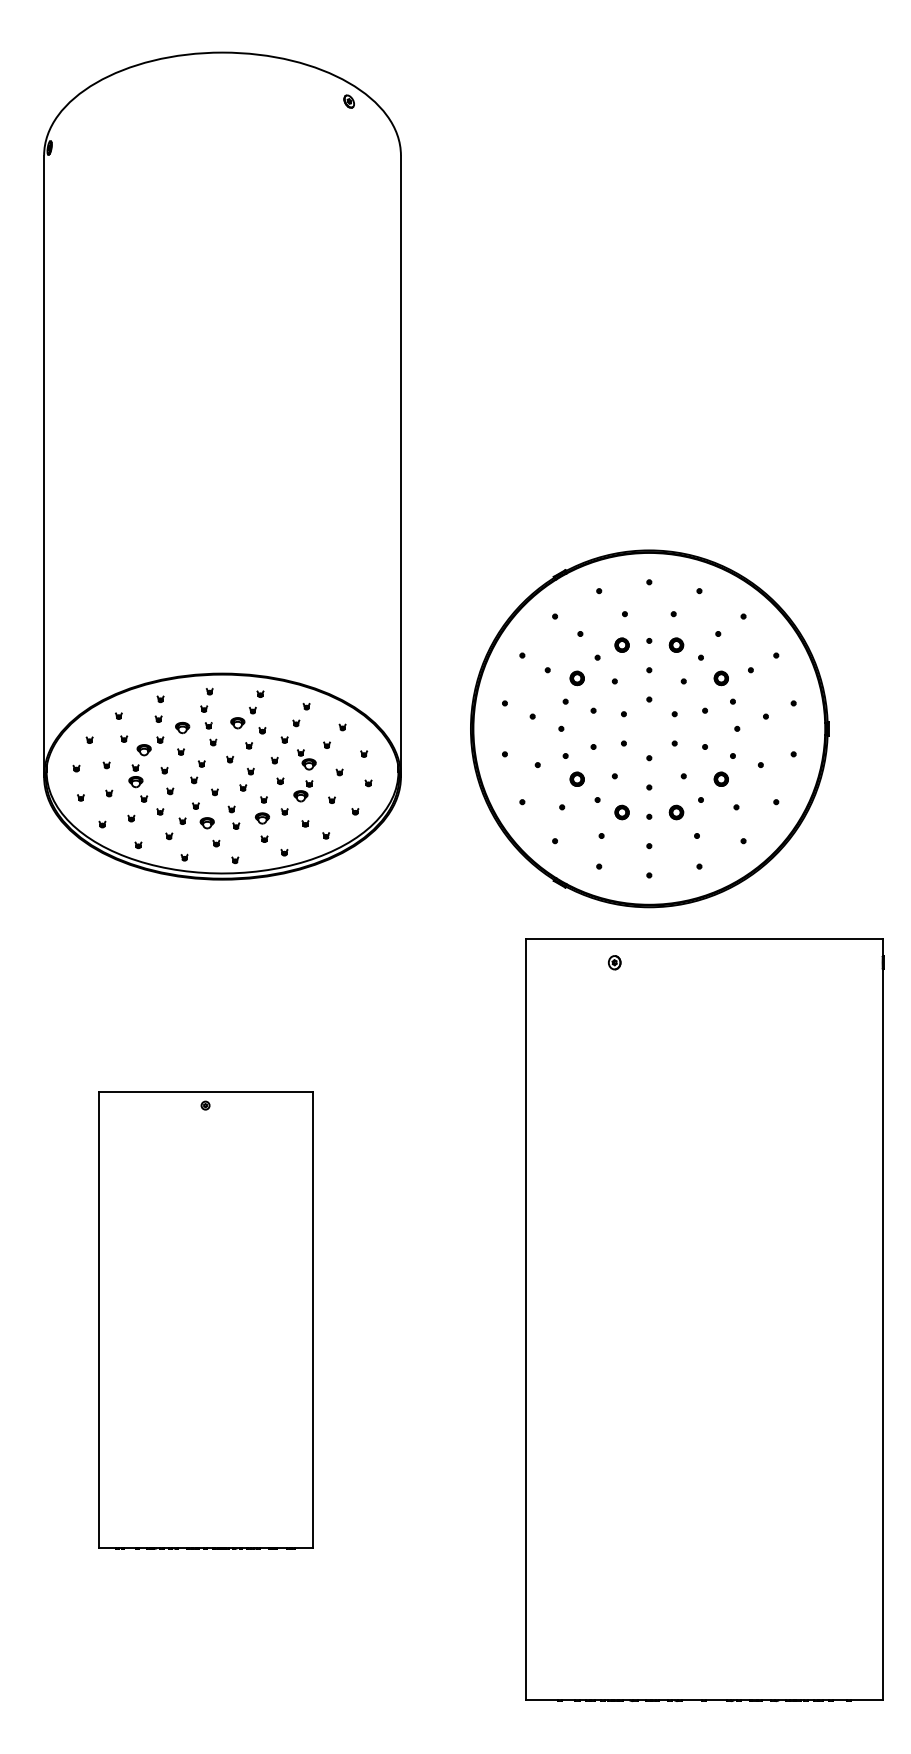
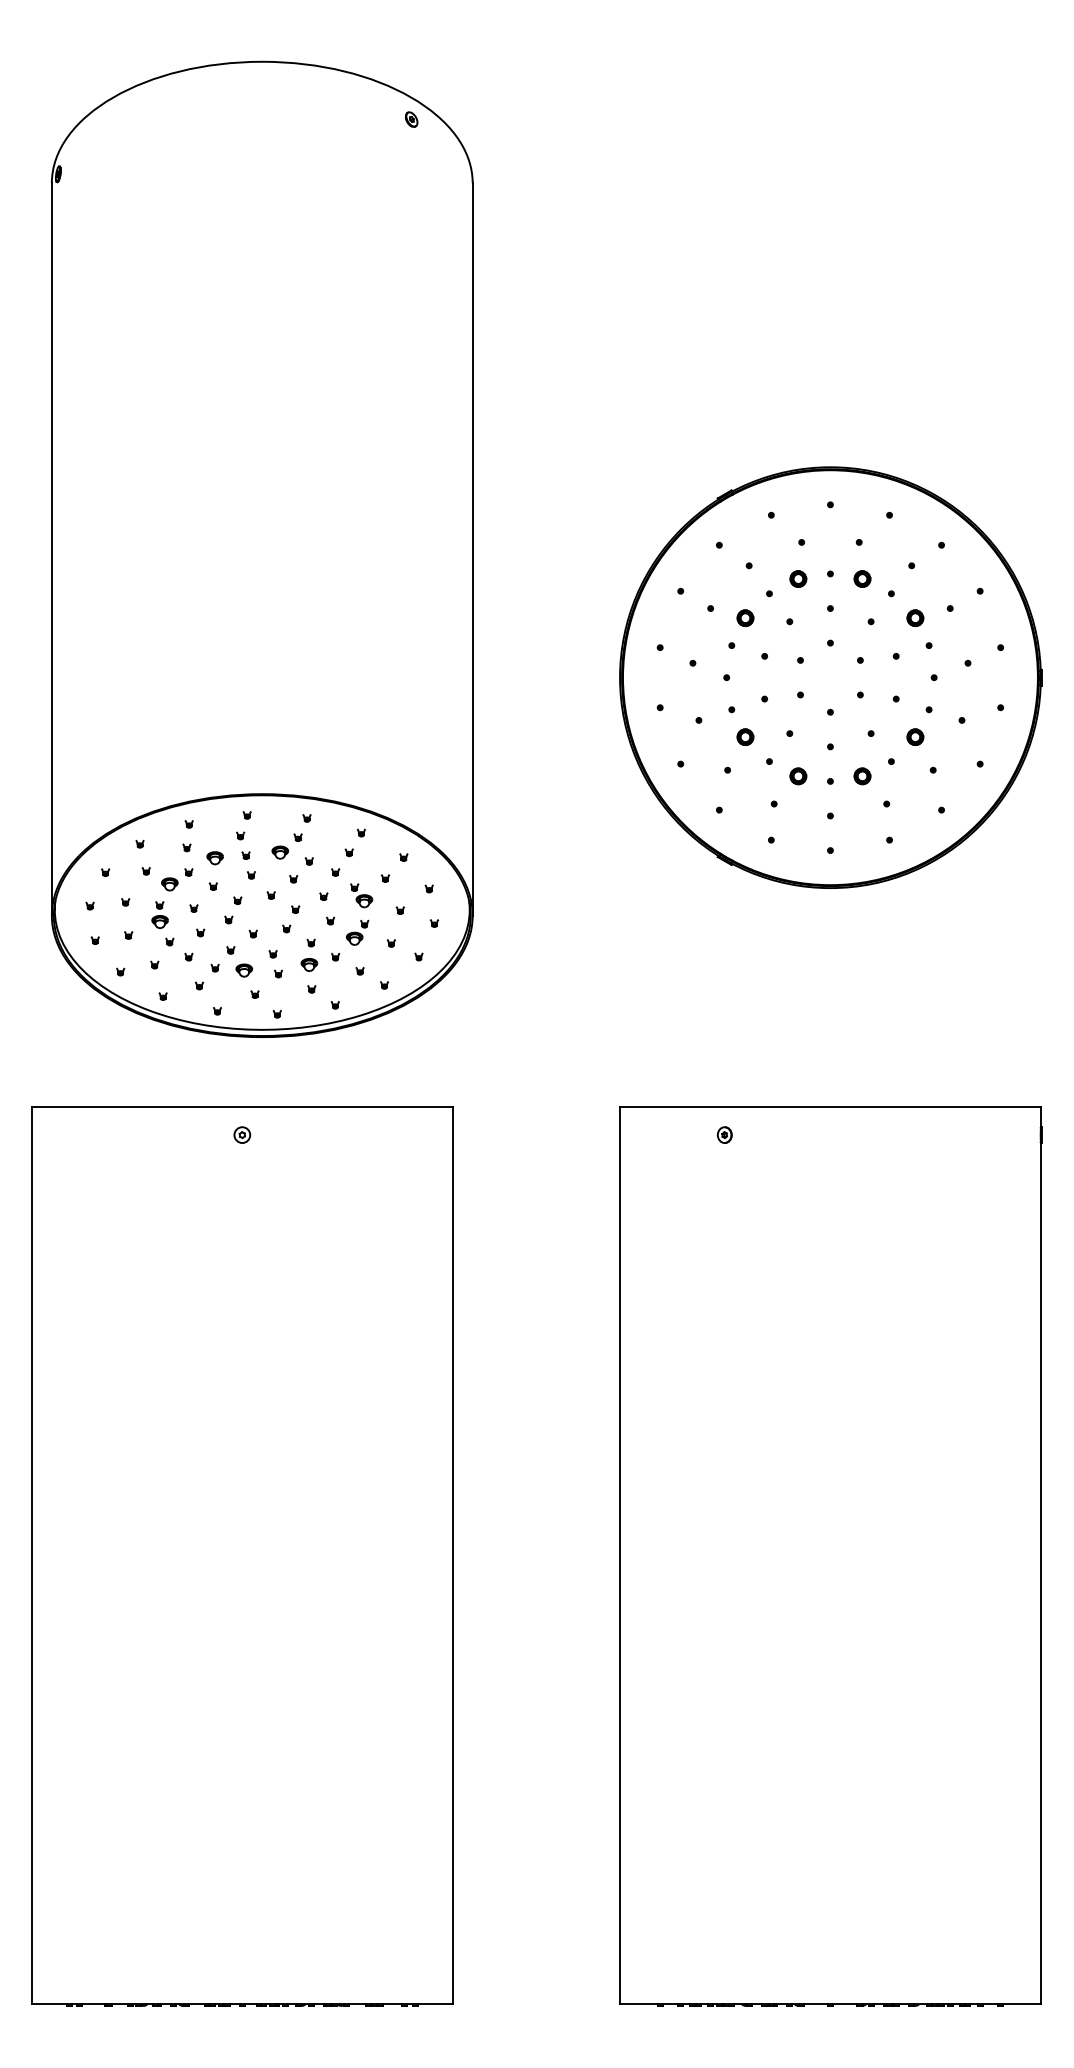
part: (649, 728) -> (830, 677), moved
part: (205, 1319) -> (242, 1555), size x1.67

